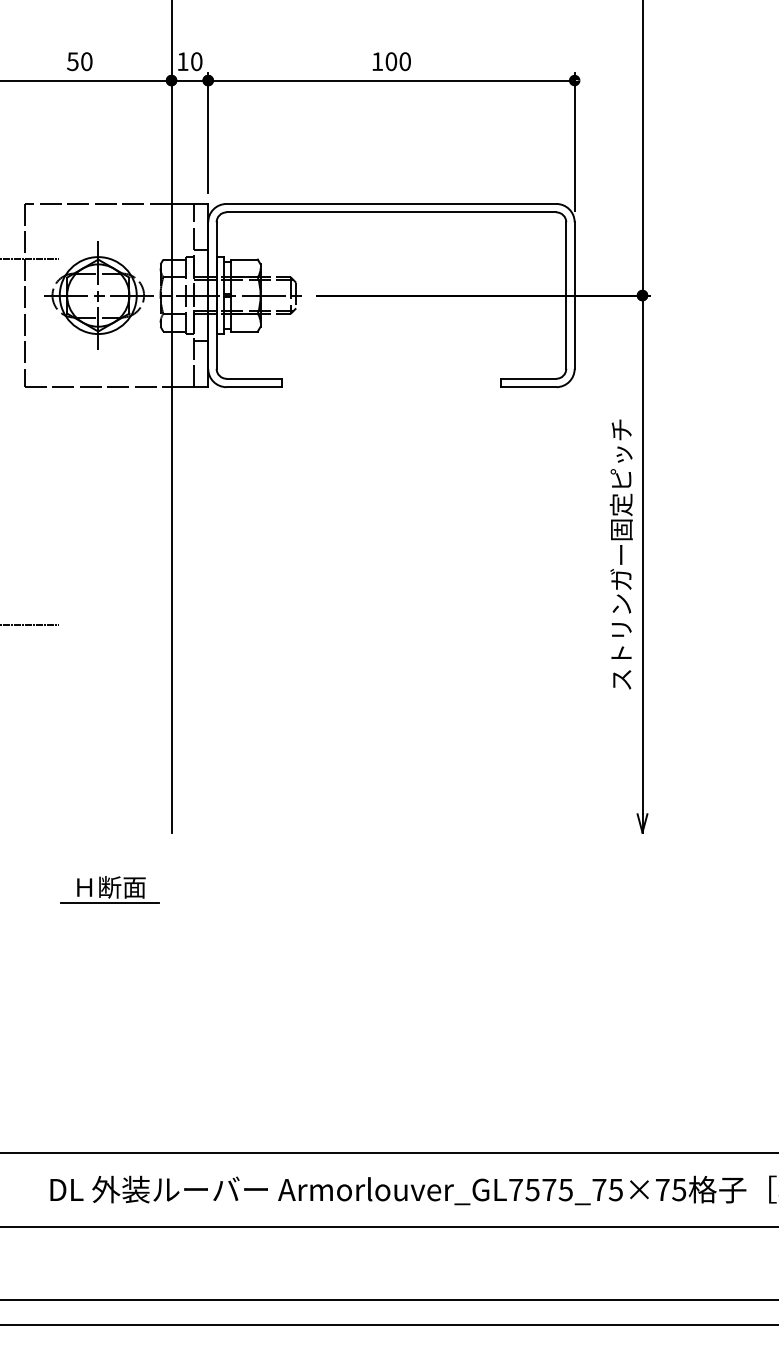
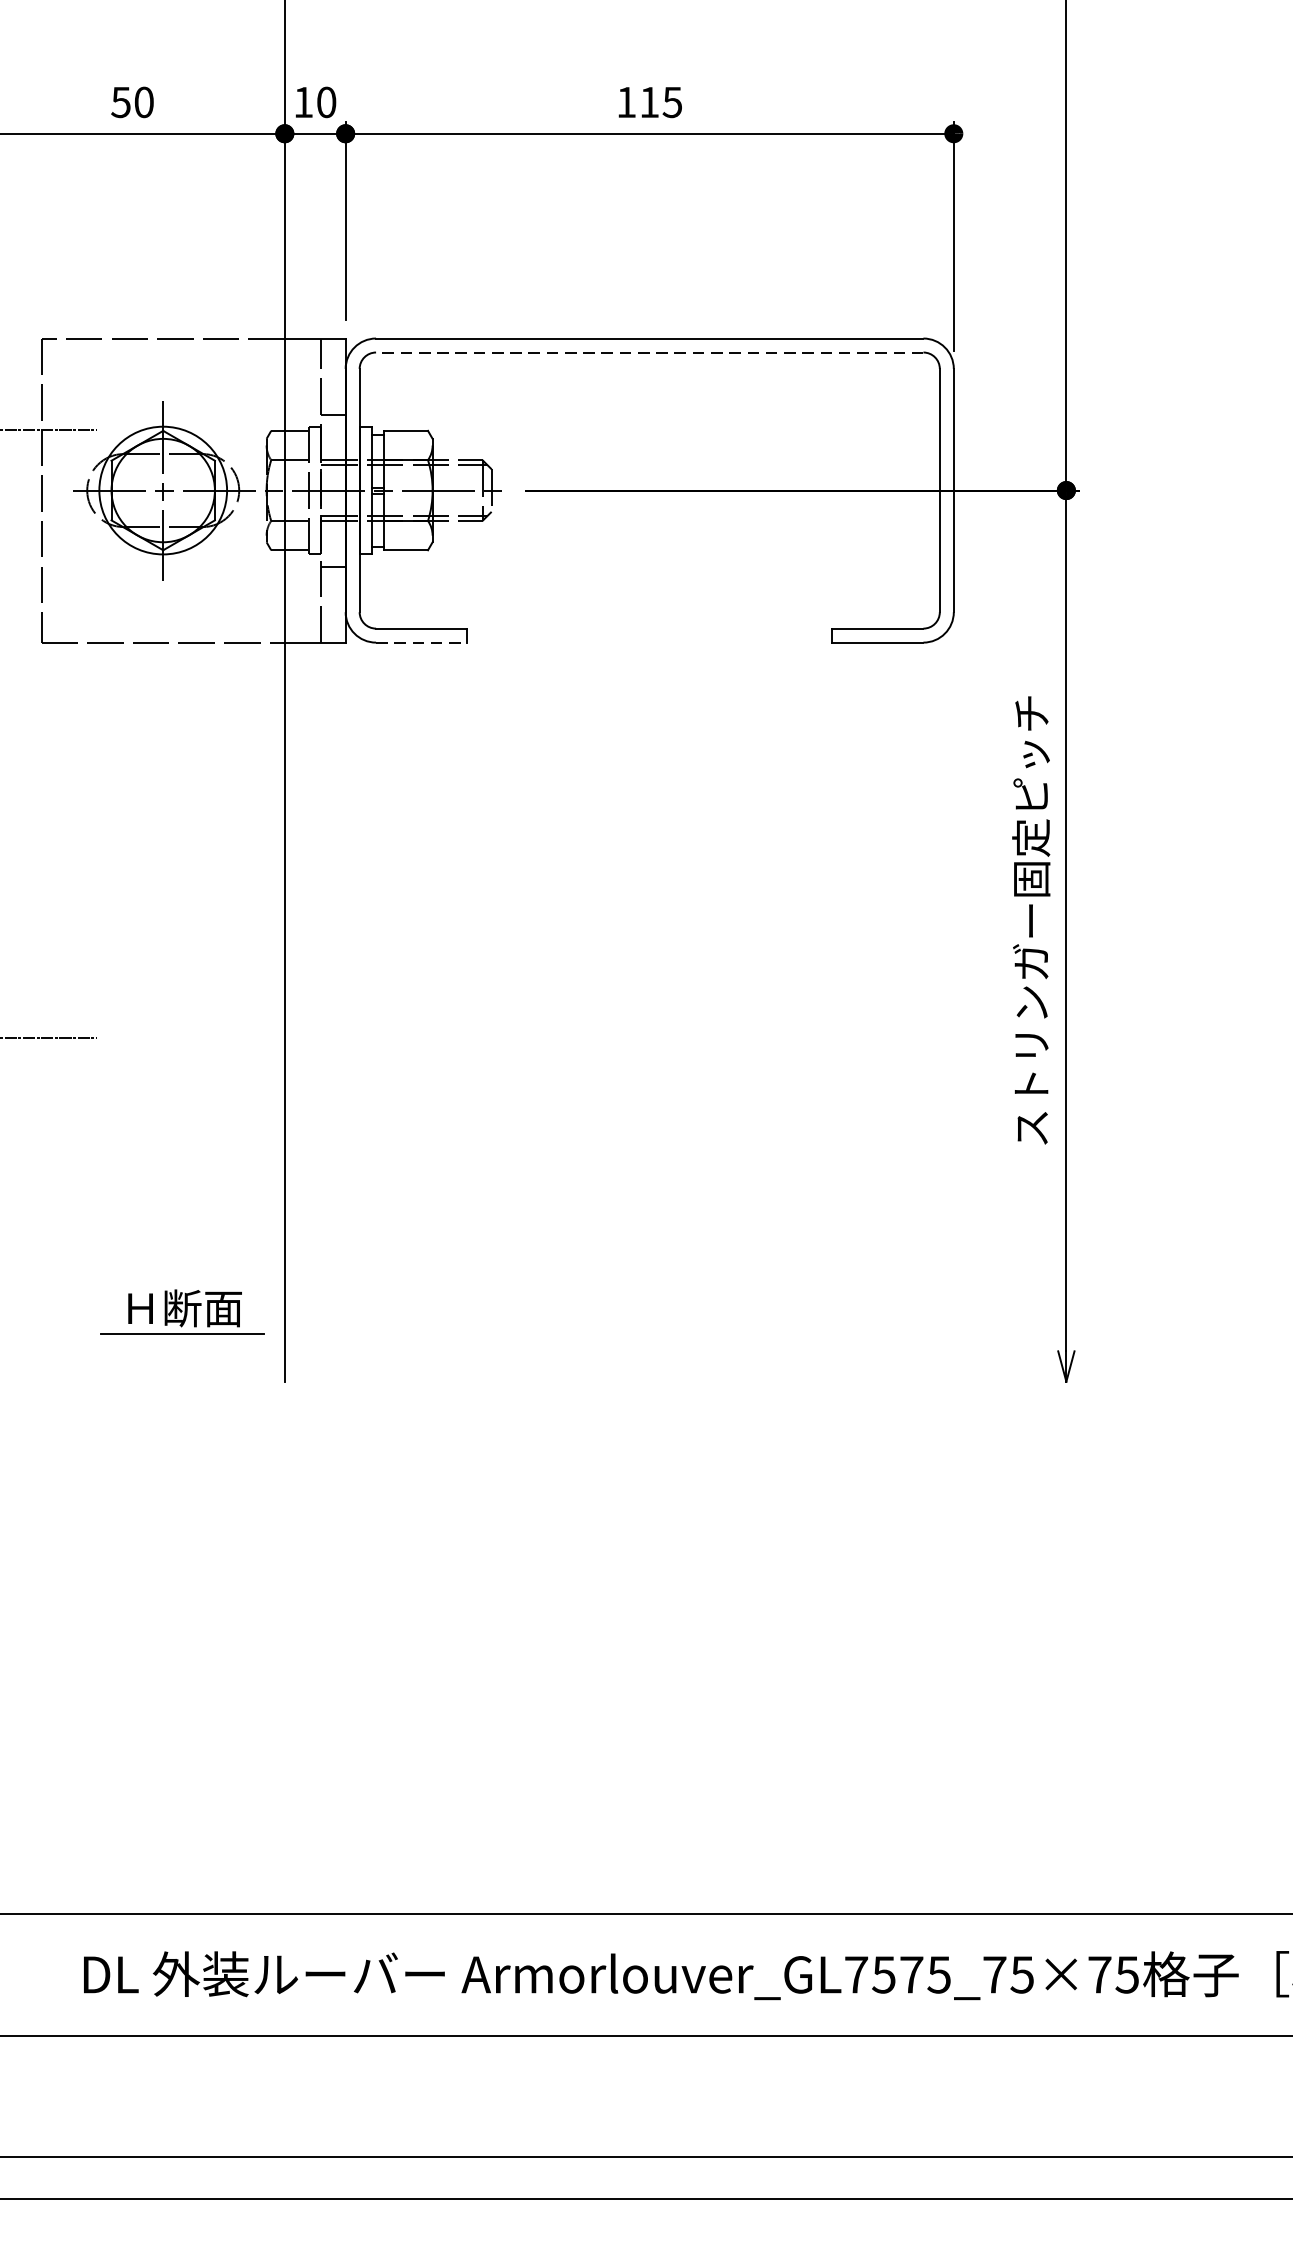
text: (397, 61) -> (659, 102), 100 -> 115
line: (391, 212) -> (649, 352), solid -> dashed
line: (254, 387) -> (422, 643), solid -> dashed
part: (109, 889) -> (181, 1311), moved

